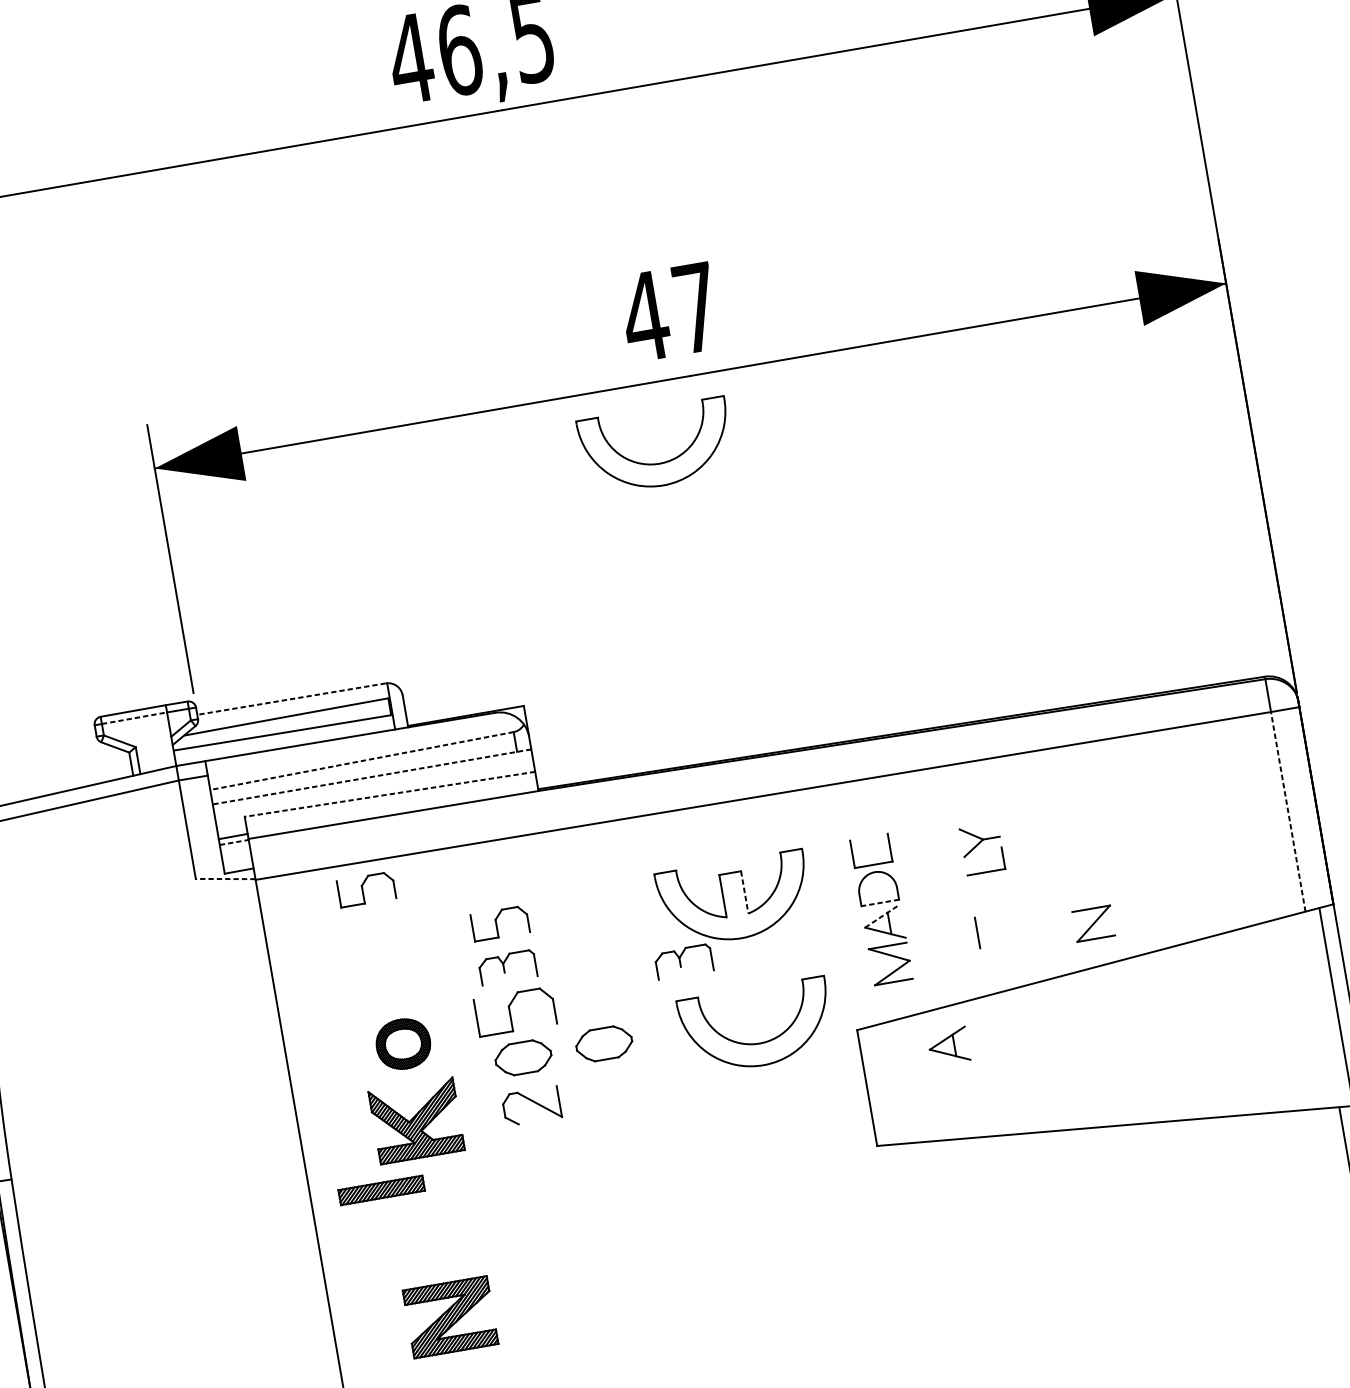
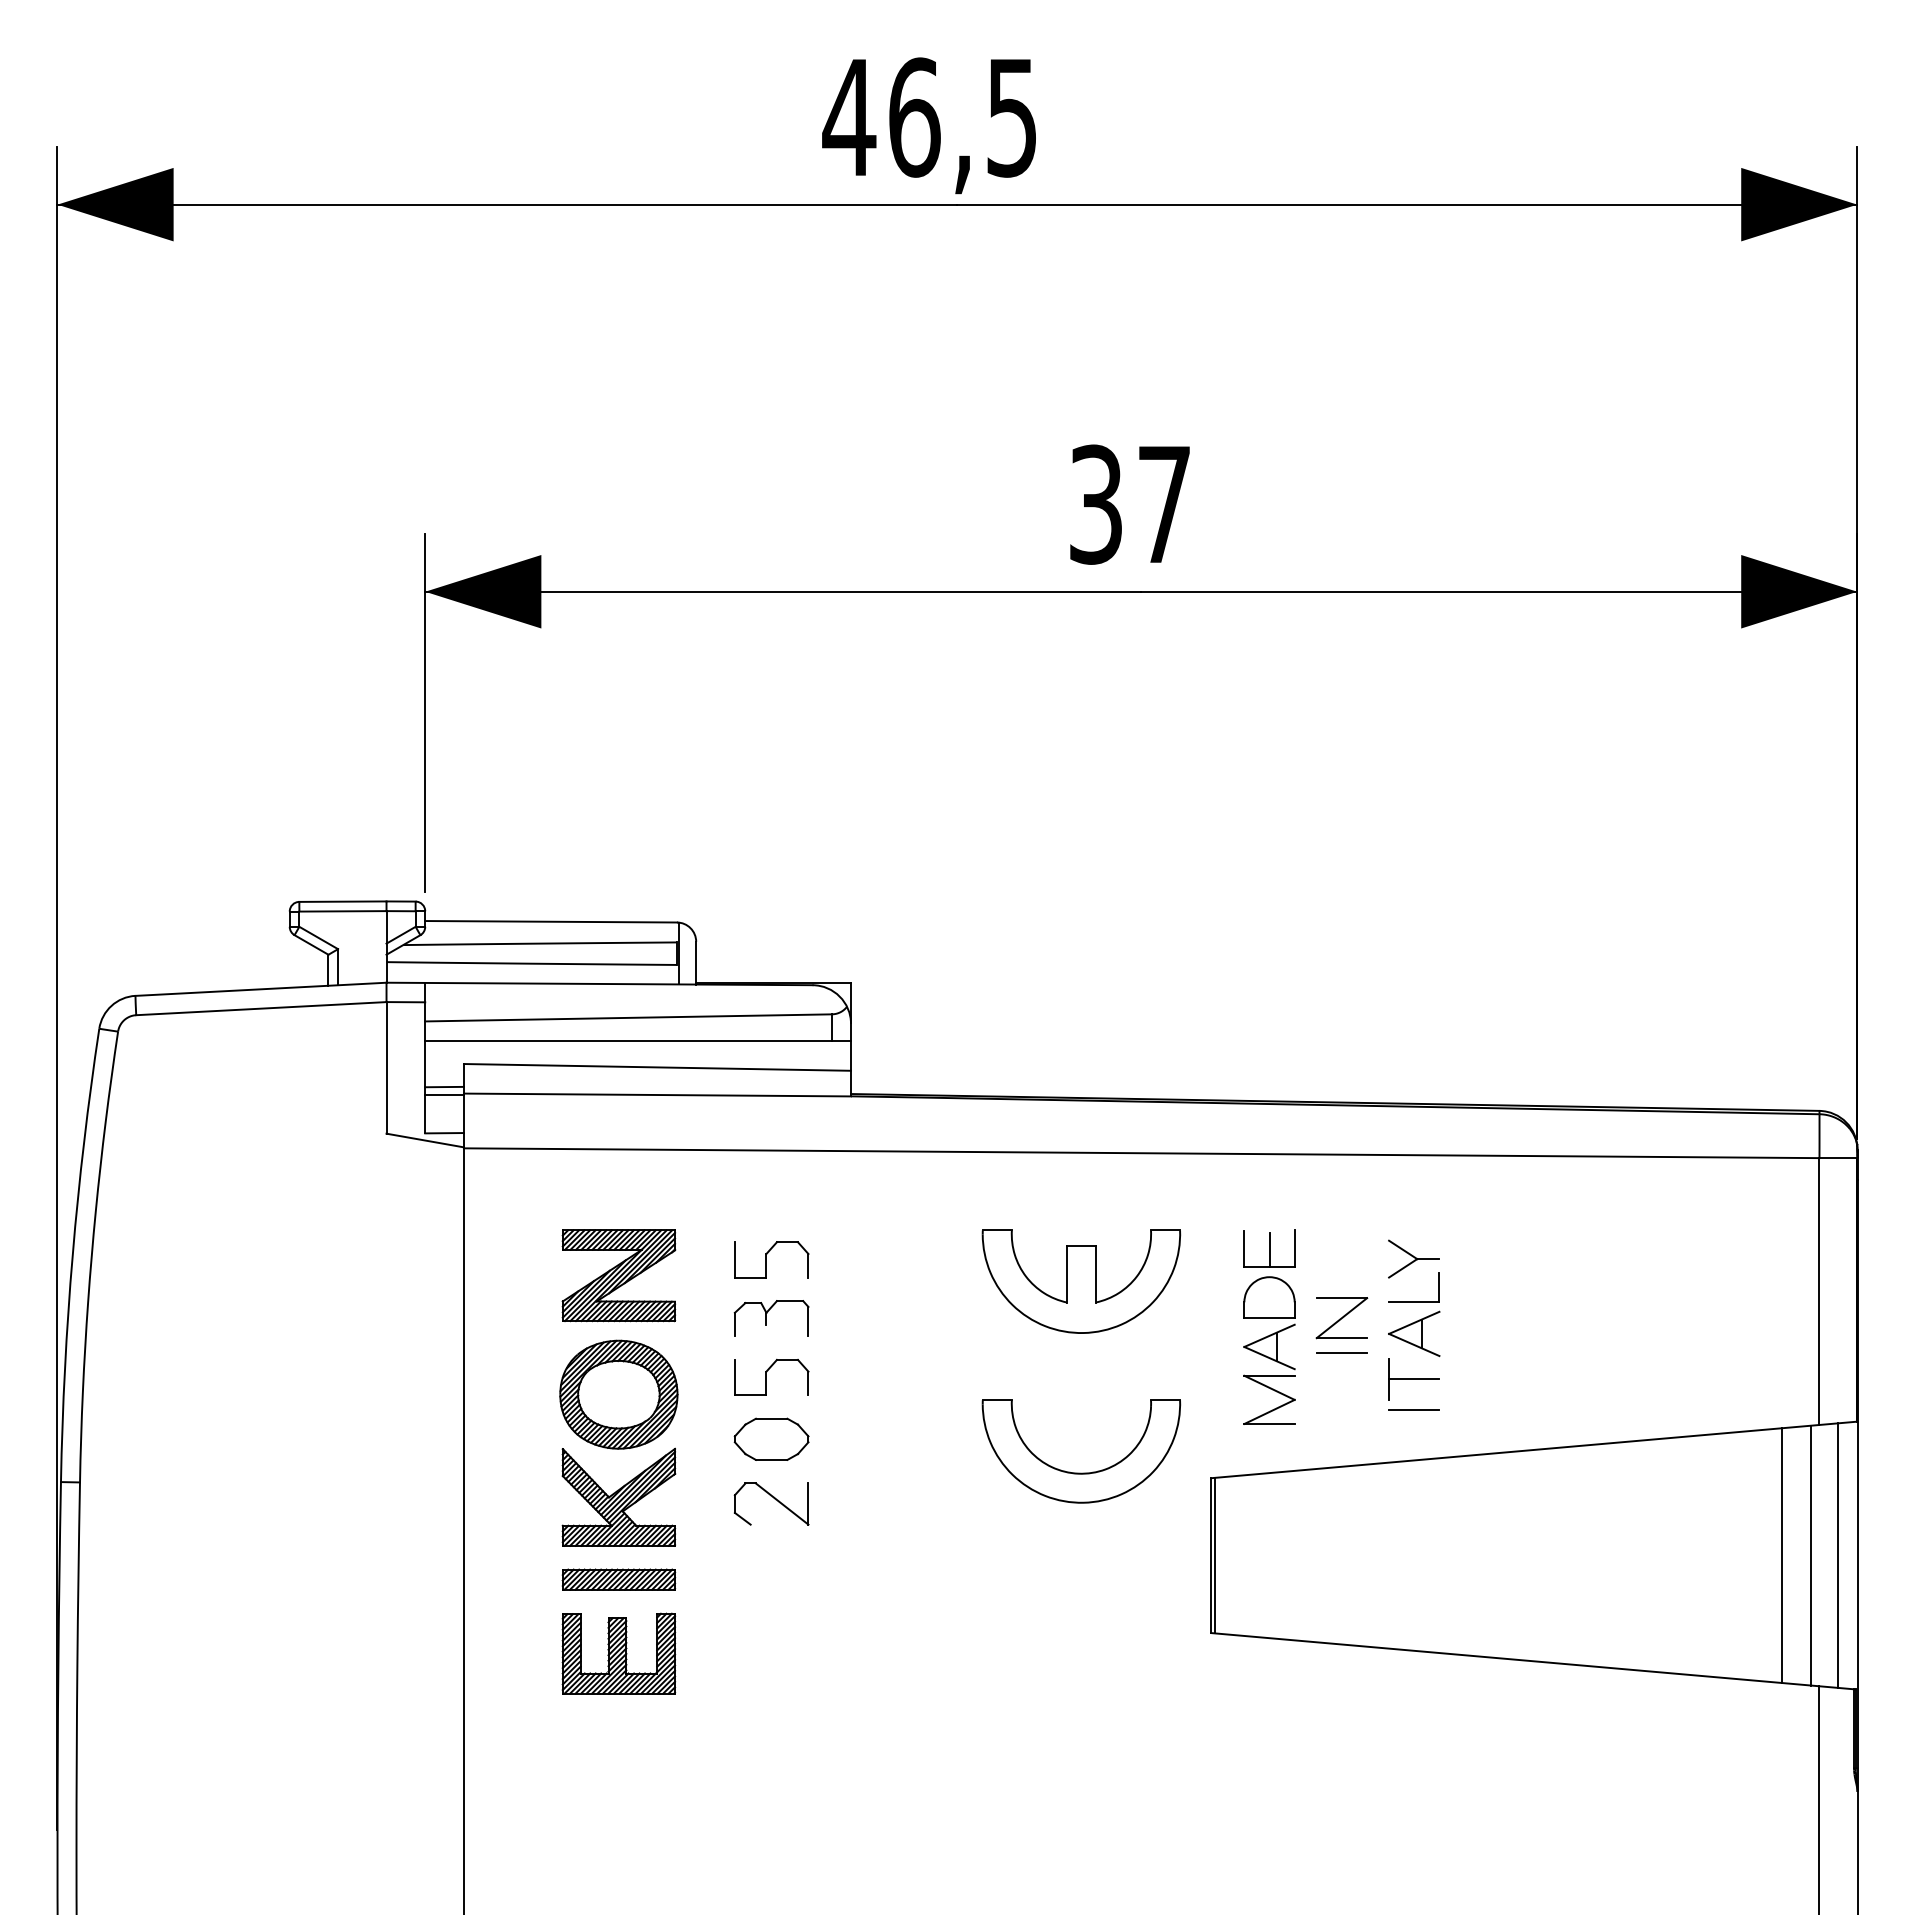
text: (644, 316) -> (1095, 504), 47 -> 37
part: (659, 462) -> (1081, 697), removed
line: (291, 698) -> (551, 921), dashed -> solid
line: (134, 718) -> (342, 911), dashed -> solid
line: (361, 760) -> (628, 1017), dashed -> solid
line: (372, 776) -> (638, 1040), dashed -> solid
line: (390, 794) -> (657, 1067), dashed -> solid
line: (1288, 811) -> (1819, 1291), dashed -> solid
line: (234, 842) -> (445, 1094), dashed -> solid
line: (871, 851) -> (1269, 1249), added
line: (225, 879) -> (424, 1140), dashed -> solid
part: (366, 889) -> (605, 1185), removed
line: (744, 892) -> (1095, 1274), dashed -> solid
line: (880, 903) -> (1269, 1318), dashed -> solid
line: (882, 915) -> (1269, 1335), dashed -> solid
line: (938, 919) -> (1341, 1353), added
part: (1093, 924) -> (1341, 1318), moved
line: (996, 929) -> (1414, 1379), added
line: (1000, 953) -> (1414, 1410), added
part: (683, 961) -> (1001, 1350), removed
part: (515, 1010) -> (771, 1376), size x0.71
line: (1316, 1010) -> (1811, 1555), added
line: (1294, 1014) -> (1782, 1555), added
part: (604, 1043) -> (879, 1438), removed
part: (403, 1044) -> (618, 1394), size x1.67
part: (948, 1046) -> (1414, 1333), moved
line: (869, 1087) -> (1214, 1555), added
part: (381, 1190) -> (618, 1579), moved
part: (436, 1237) -> (618, 1653), added
part: (450, 1317) -> (618, 1275), moved

